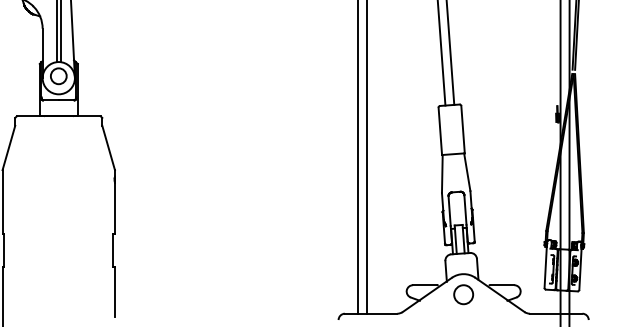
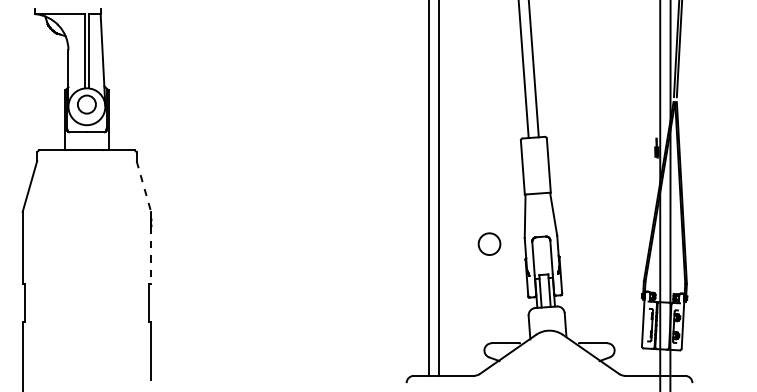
line: (109, 148) -> (144, 187), solid -> dashed
line: (115, 208) -> (151, 255), solid -> dashed
circle: (463, 294) -> (489, 243), moved

